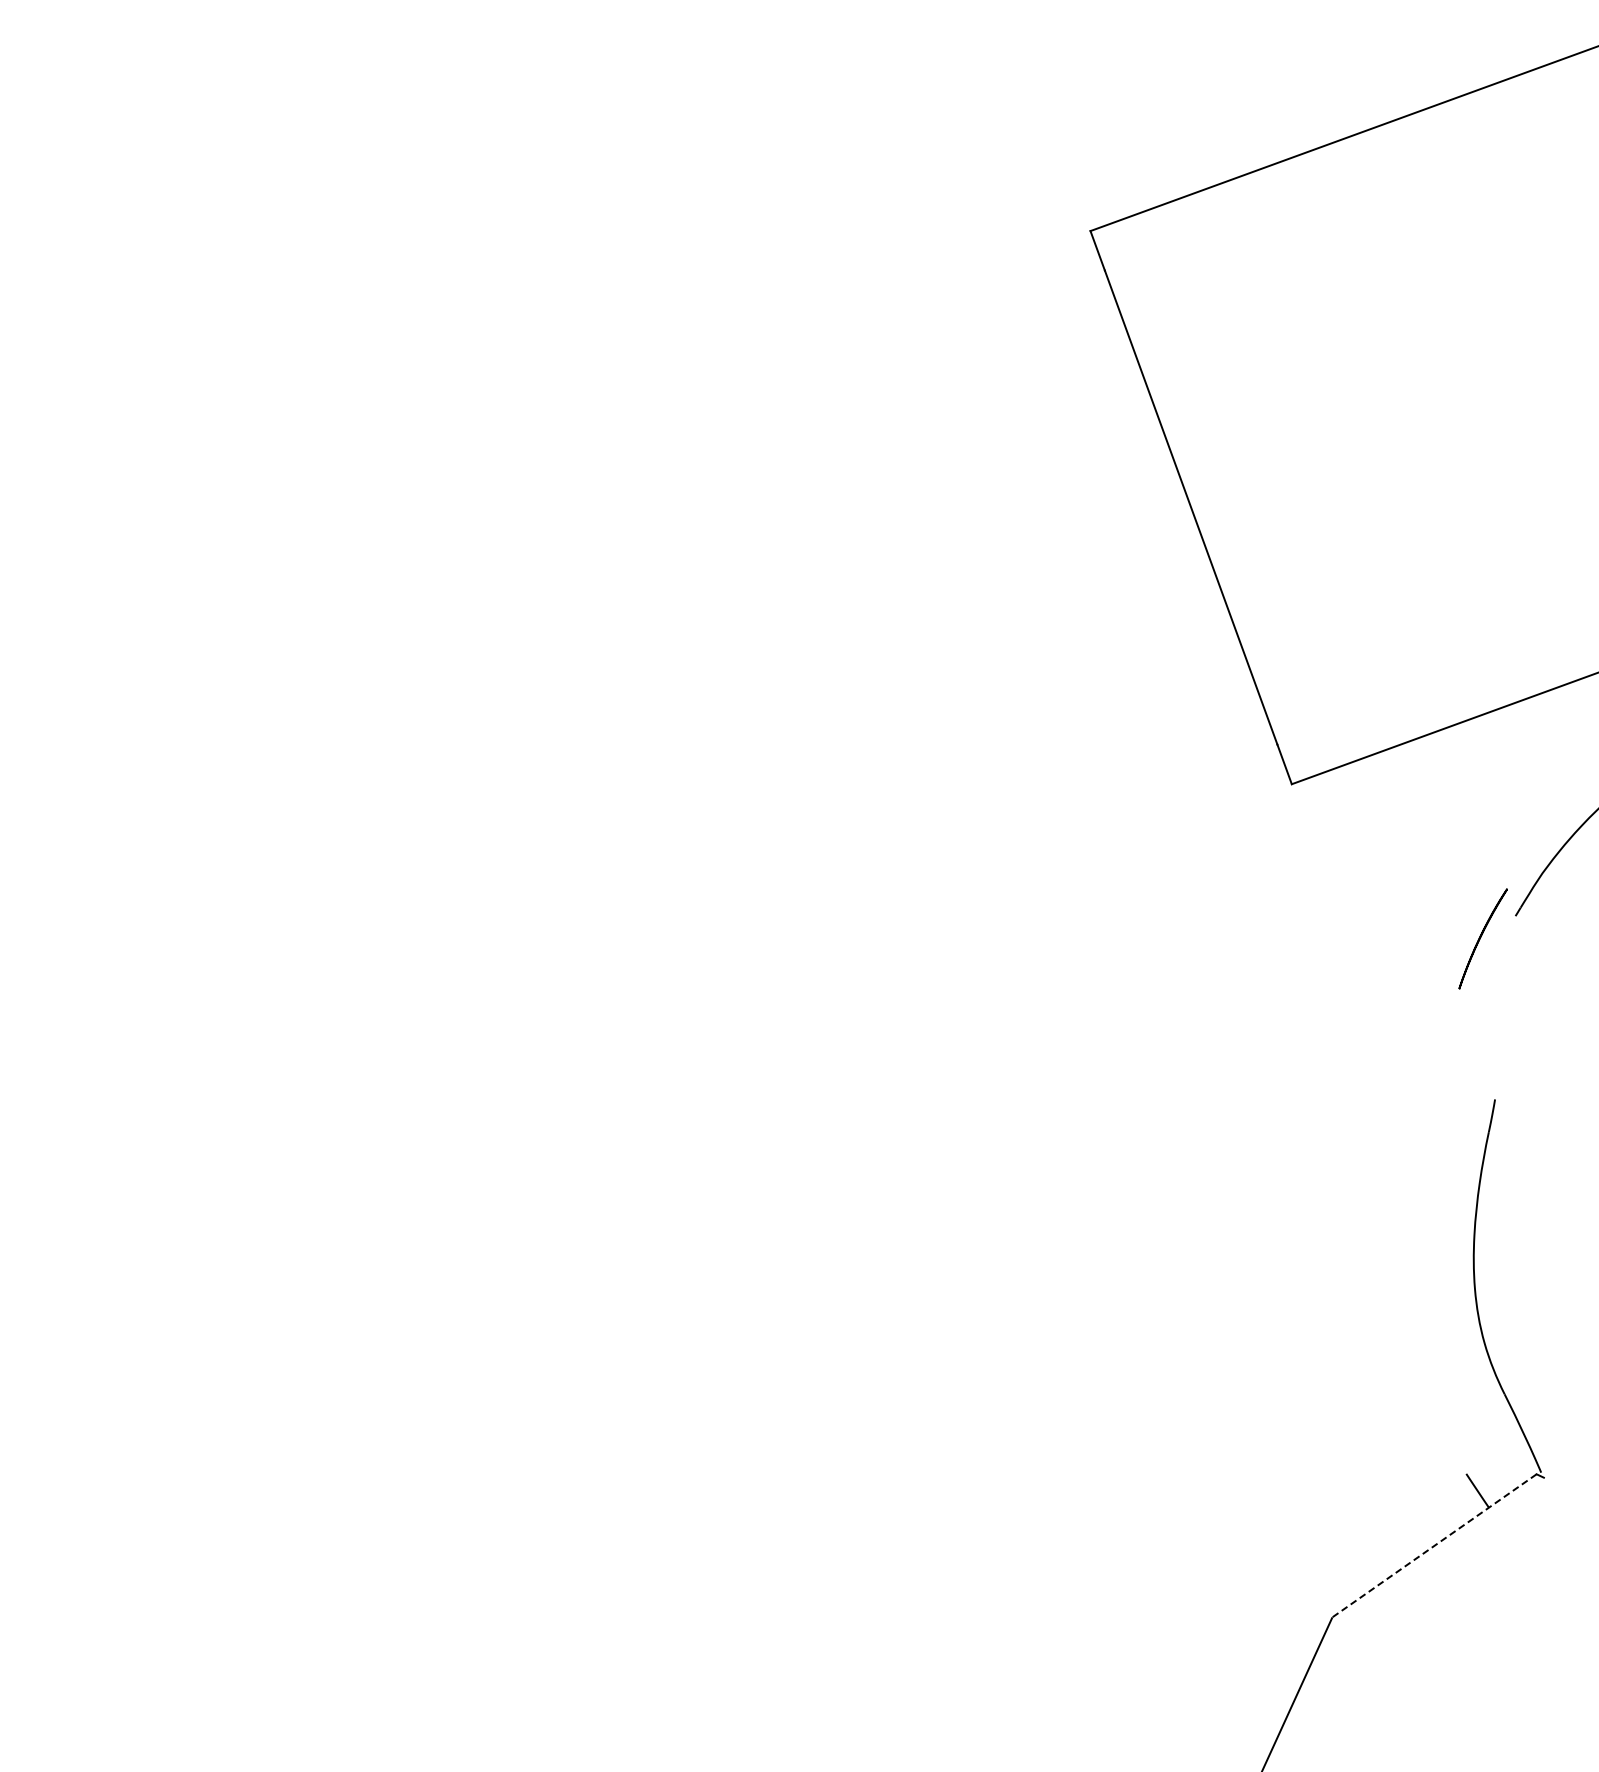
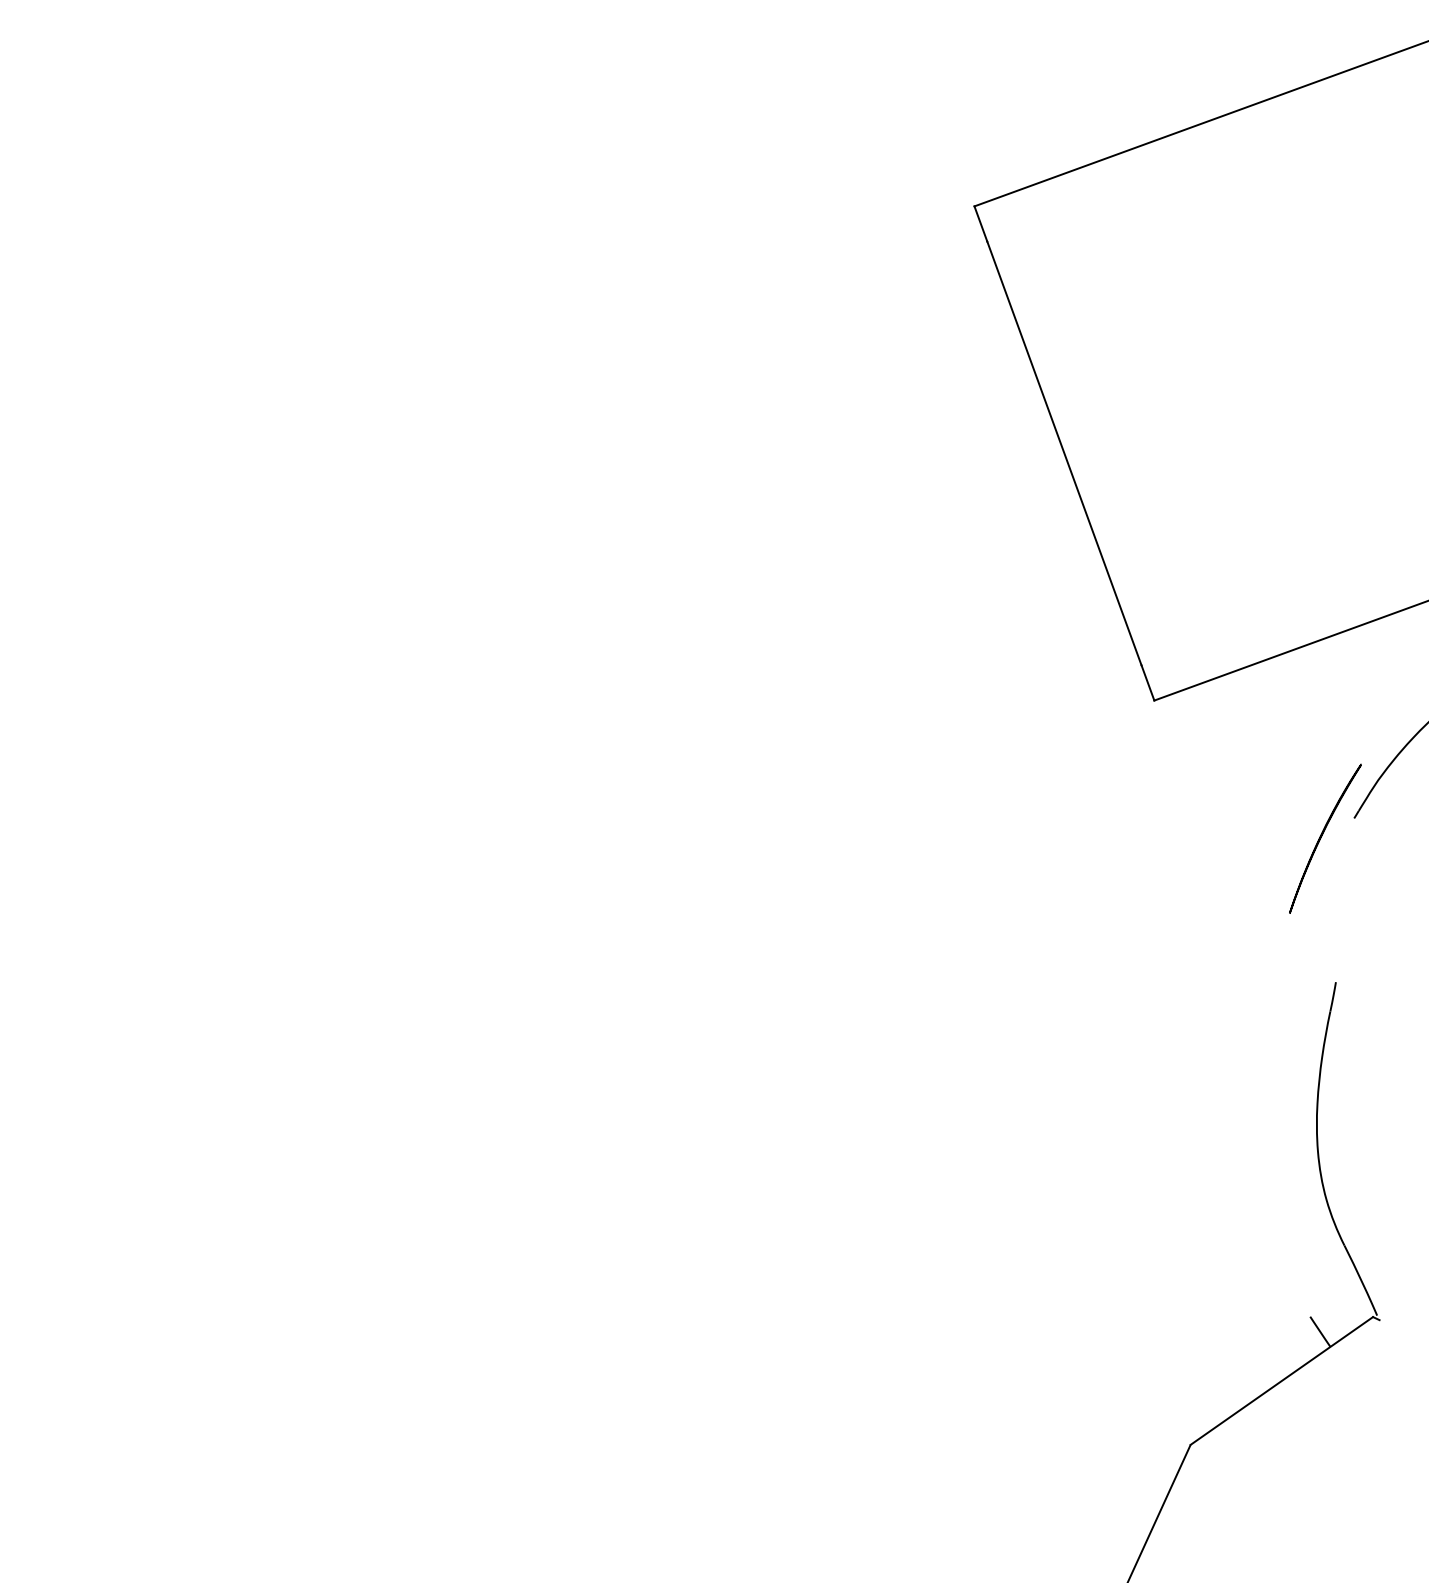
part: (1482, 938) -> (1324, 838), size x1.67
line: (1434, 1545) -> (1281, 1380), dashed -> solid

